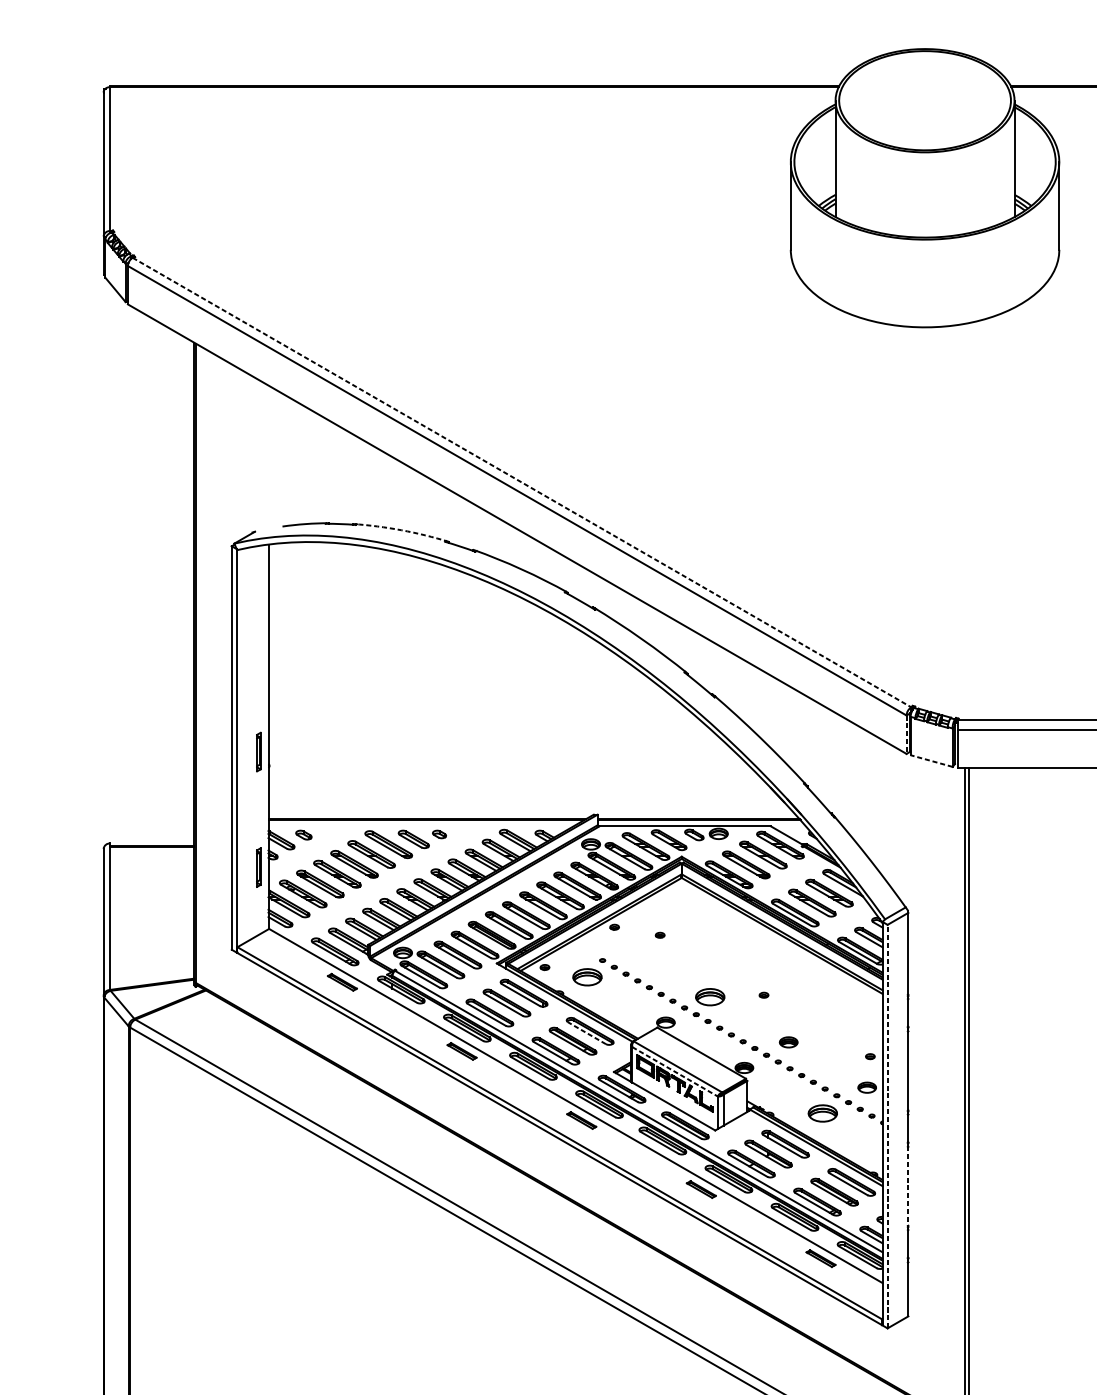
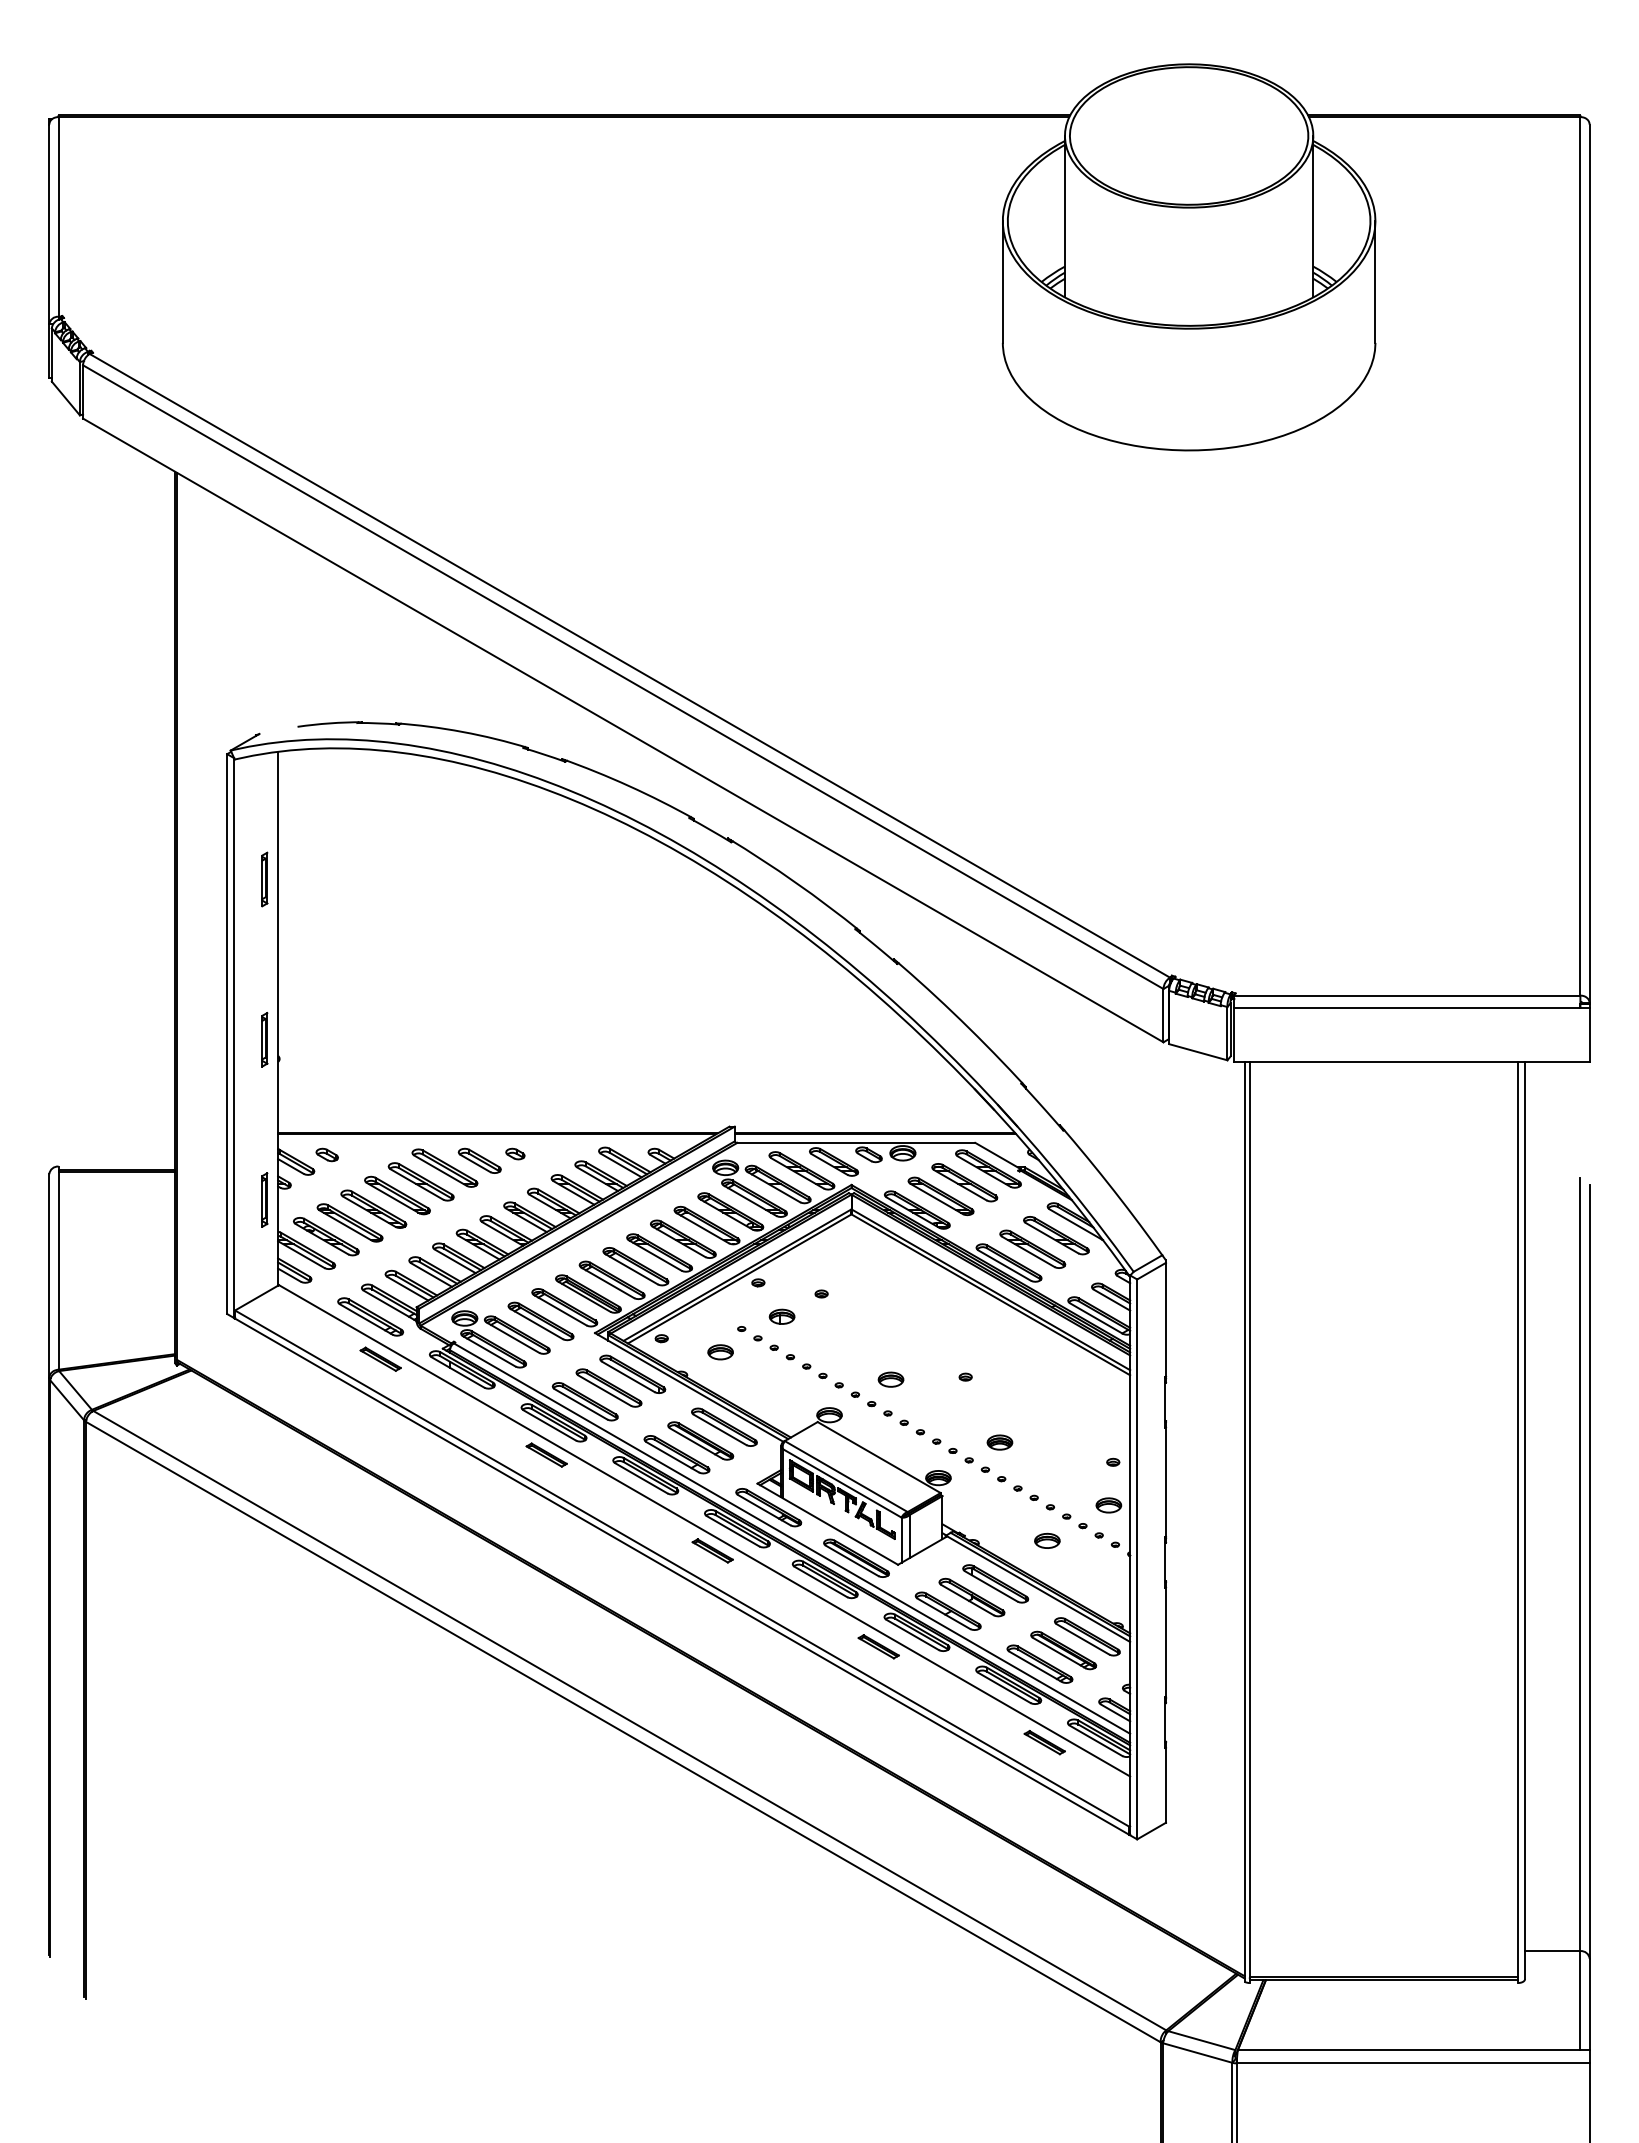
line: (521, 482) -> (629, 665), dashed -> solid
arc: (401, 529) -> (462, 731), dashed -> solid
part: (258, 636) -> (264, 879), added
line: (906, 734) -> (1163, 1015), dashed -> solid
line: (931, 761) -> (1197, 1052), dashed -> solid
part: (631, 951) -> (781, 1316), added
part: (587, 977) -> (720, 1352), size x0.62
part: (709, 996) -> (890, 1379), size x0.62
line: (586, 1032) -> (719, 1429), dashed -> solid
line: (675, 1071) -> (842, 1483), dashed -> solid
part: (822, 1112) -> (1047, 1540), size x0.62
line: (887, 1126) -> (1137, 1559), dashed -> solid
line: (908, 1186) -> (1166, 1642), dashed -> solid

